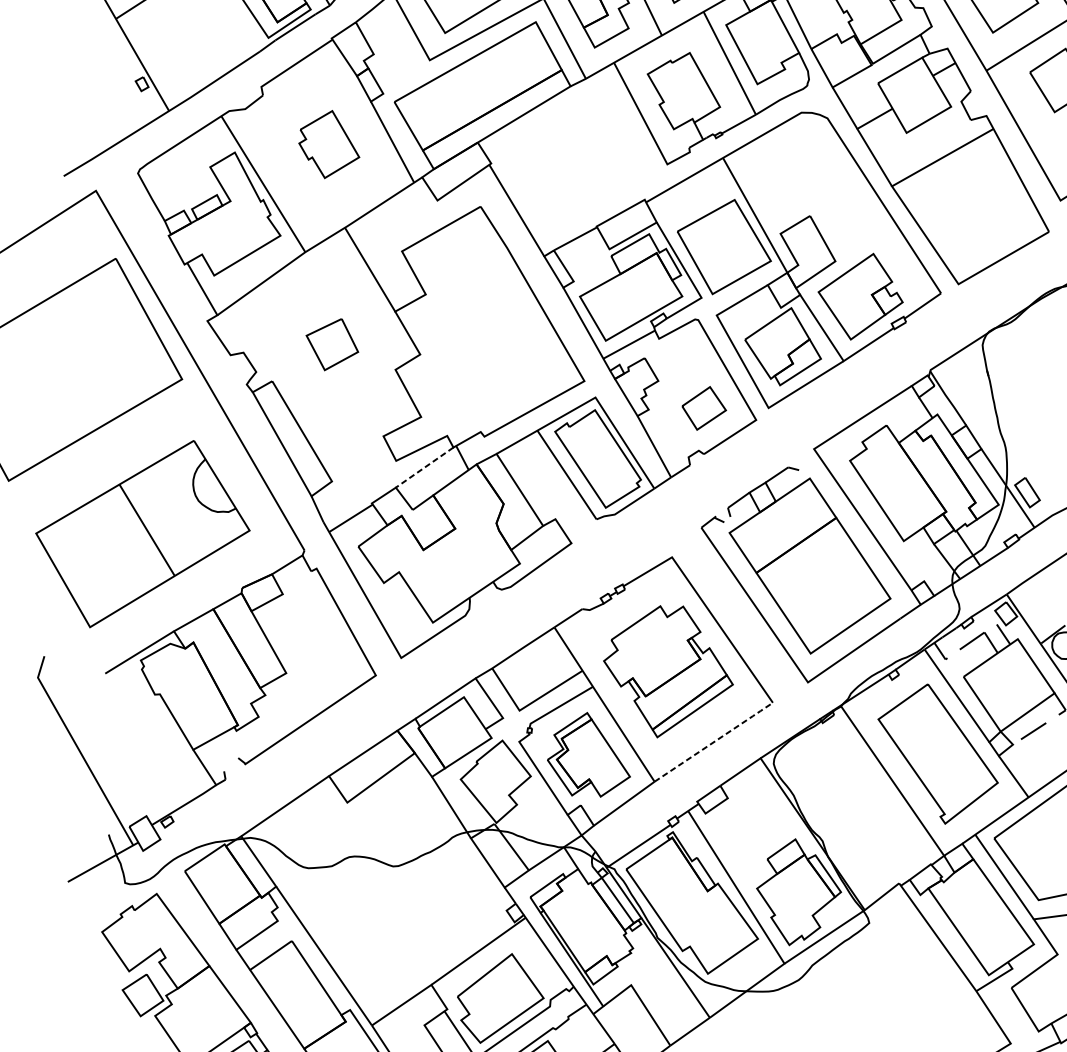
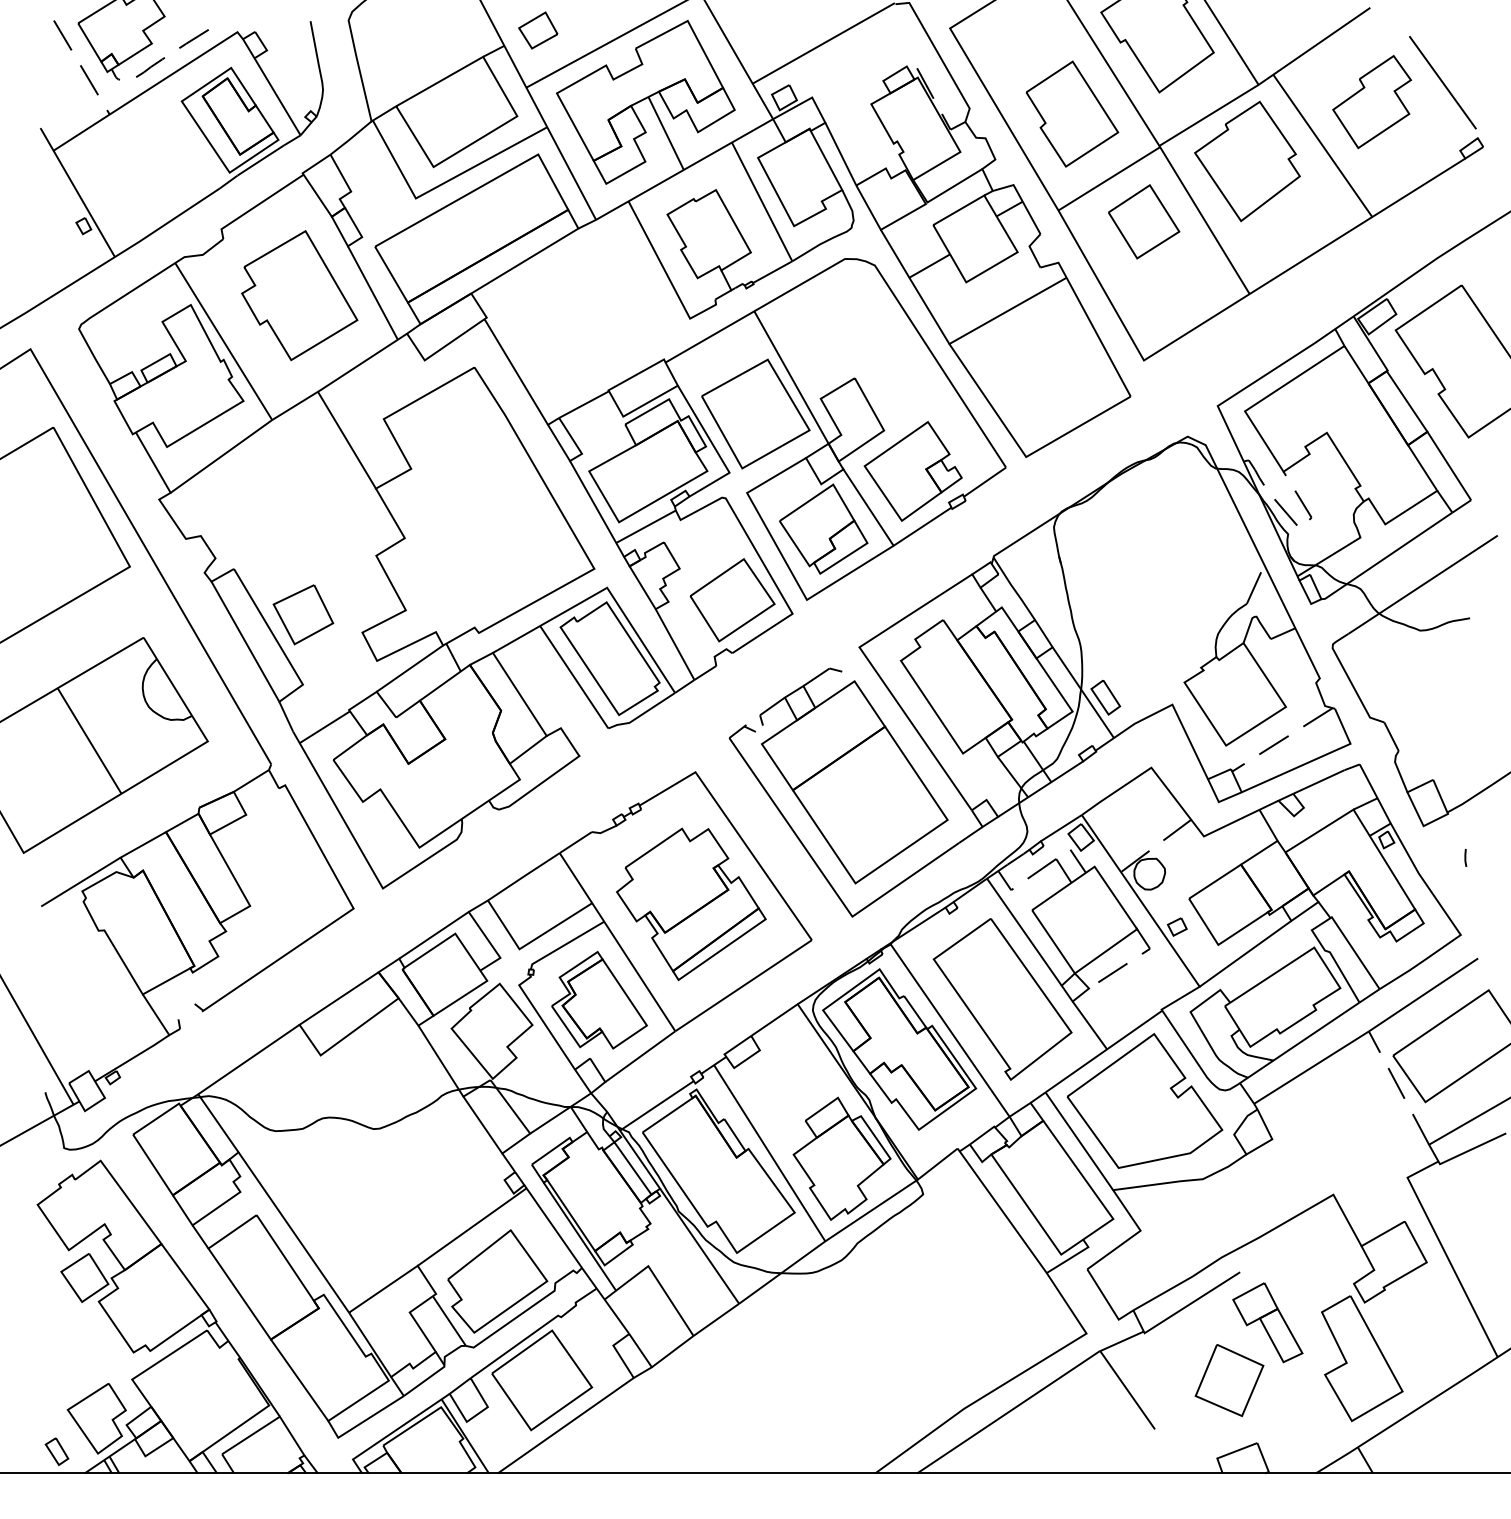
part: (329, 144) -> (299, 295), size x1.67
part: (332, 344) -> (303, 614), moved
part: (704, 408) -> (732, 600), size x1.67
line: (424, 467) -> (409, 668), dashed -> solid
line: (714, 741) -> (744, 984), dashed -> solid
part: (848, 797) -> (899, 1049), added

